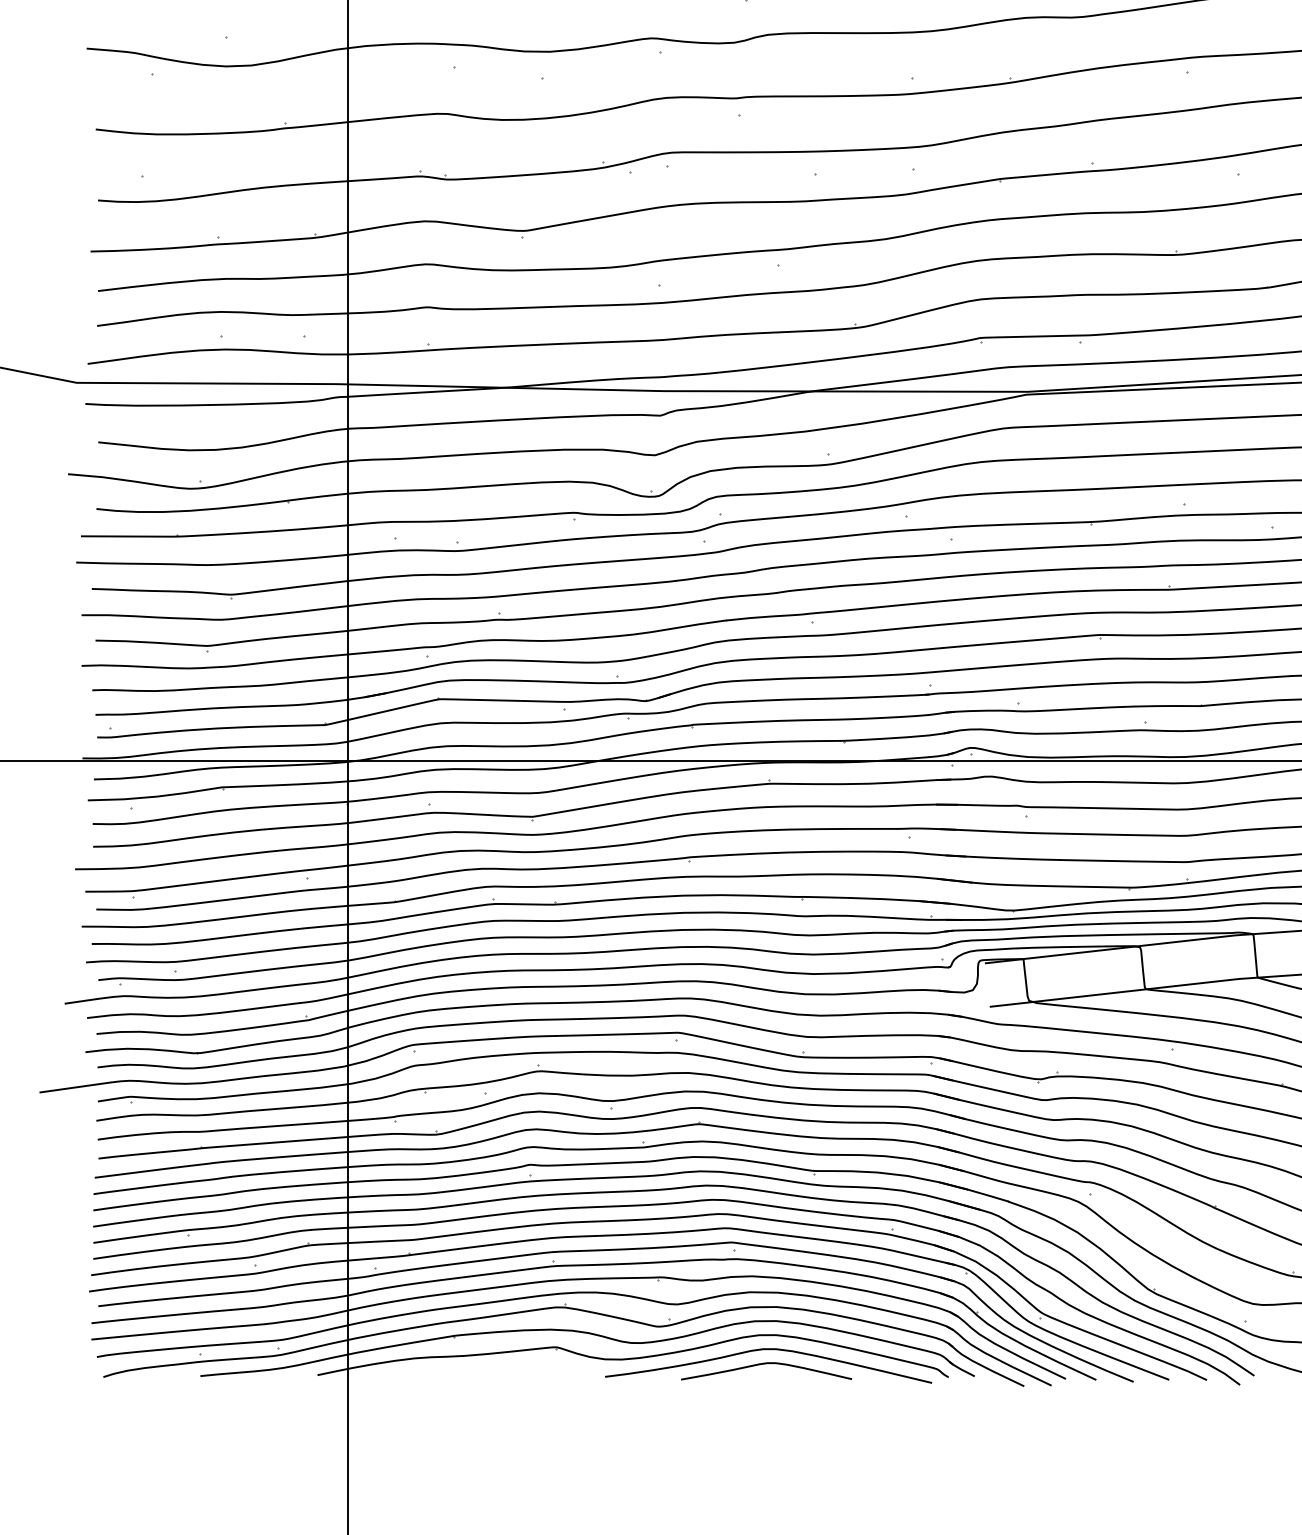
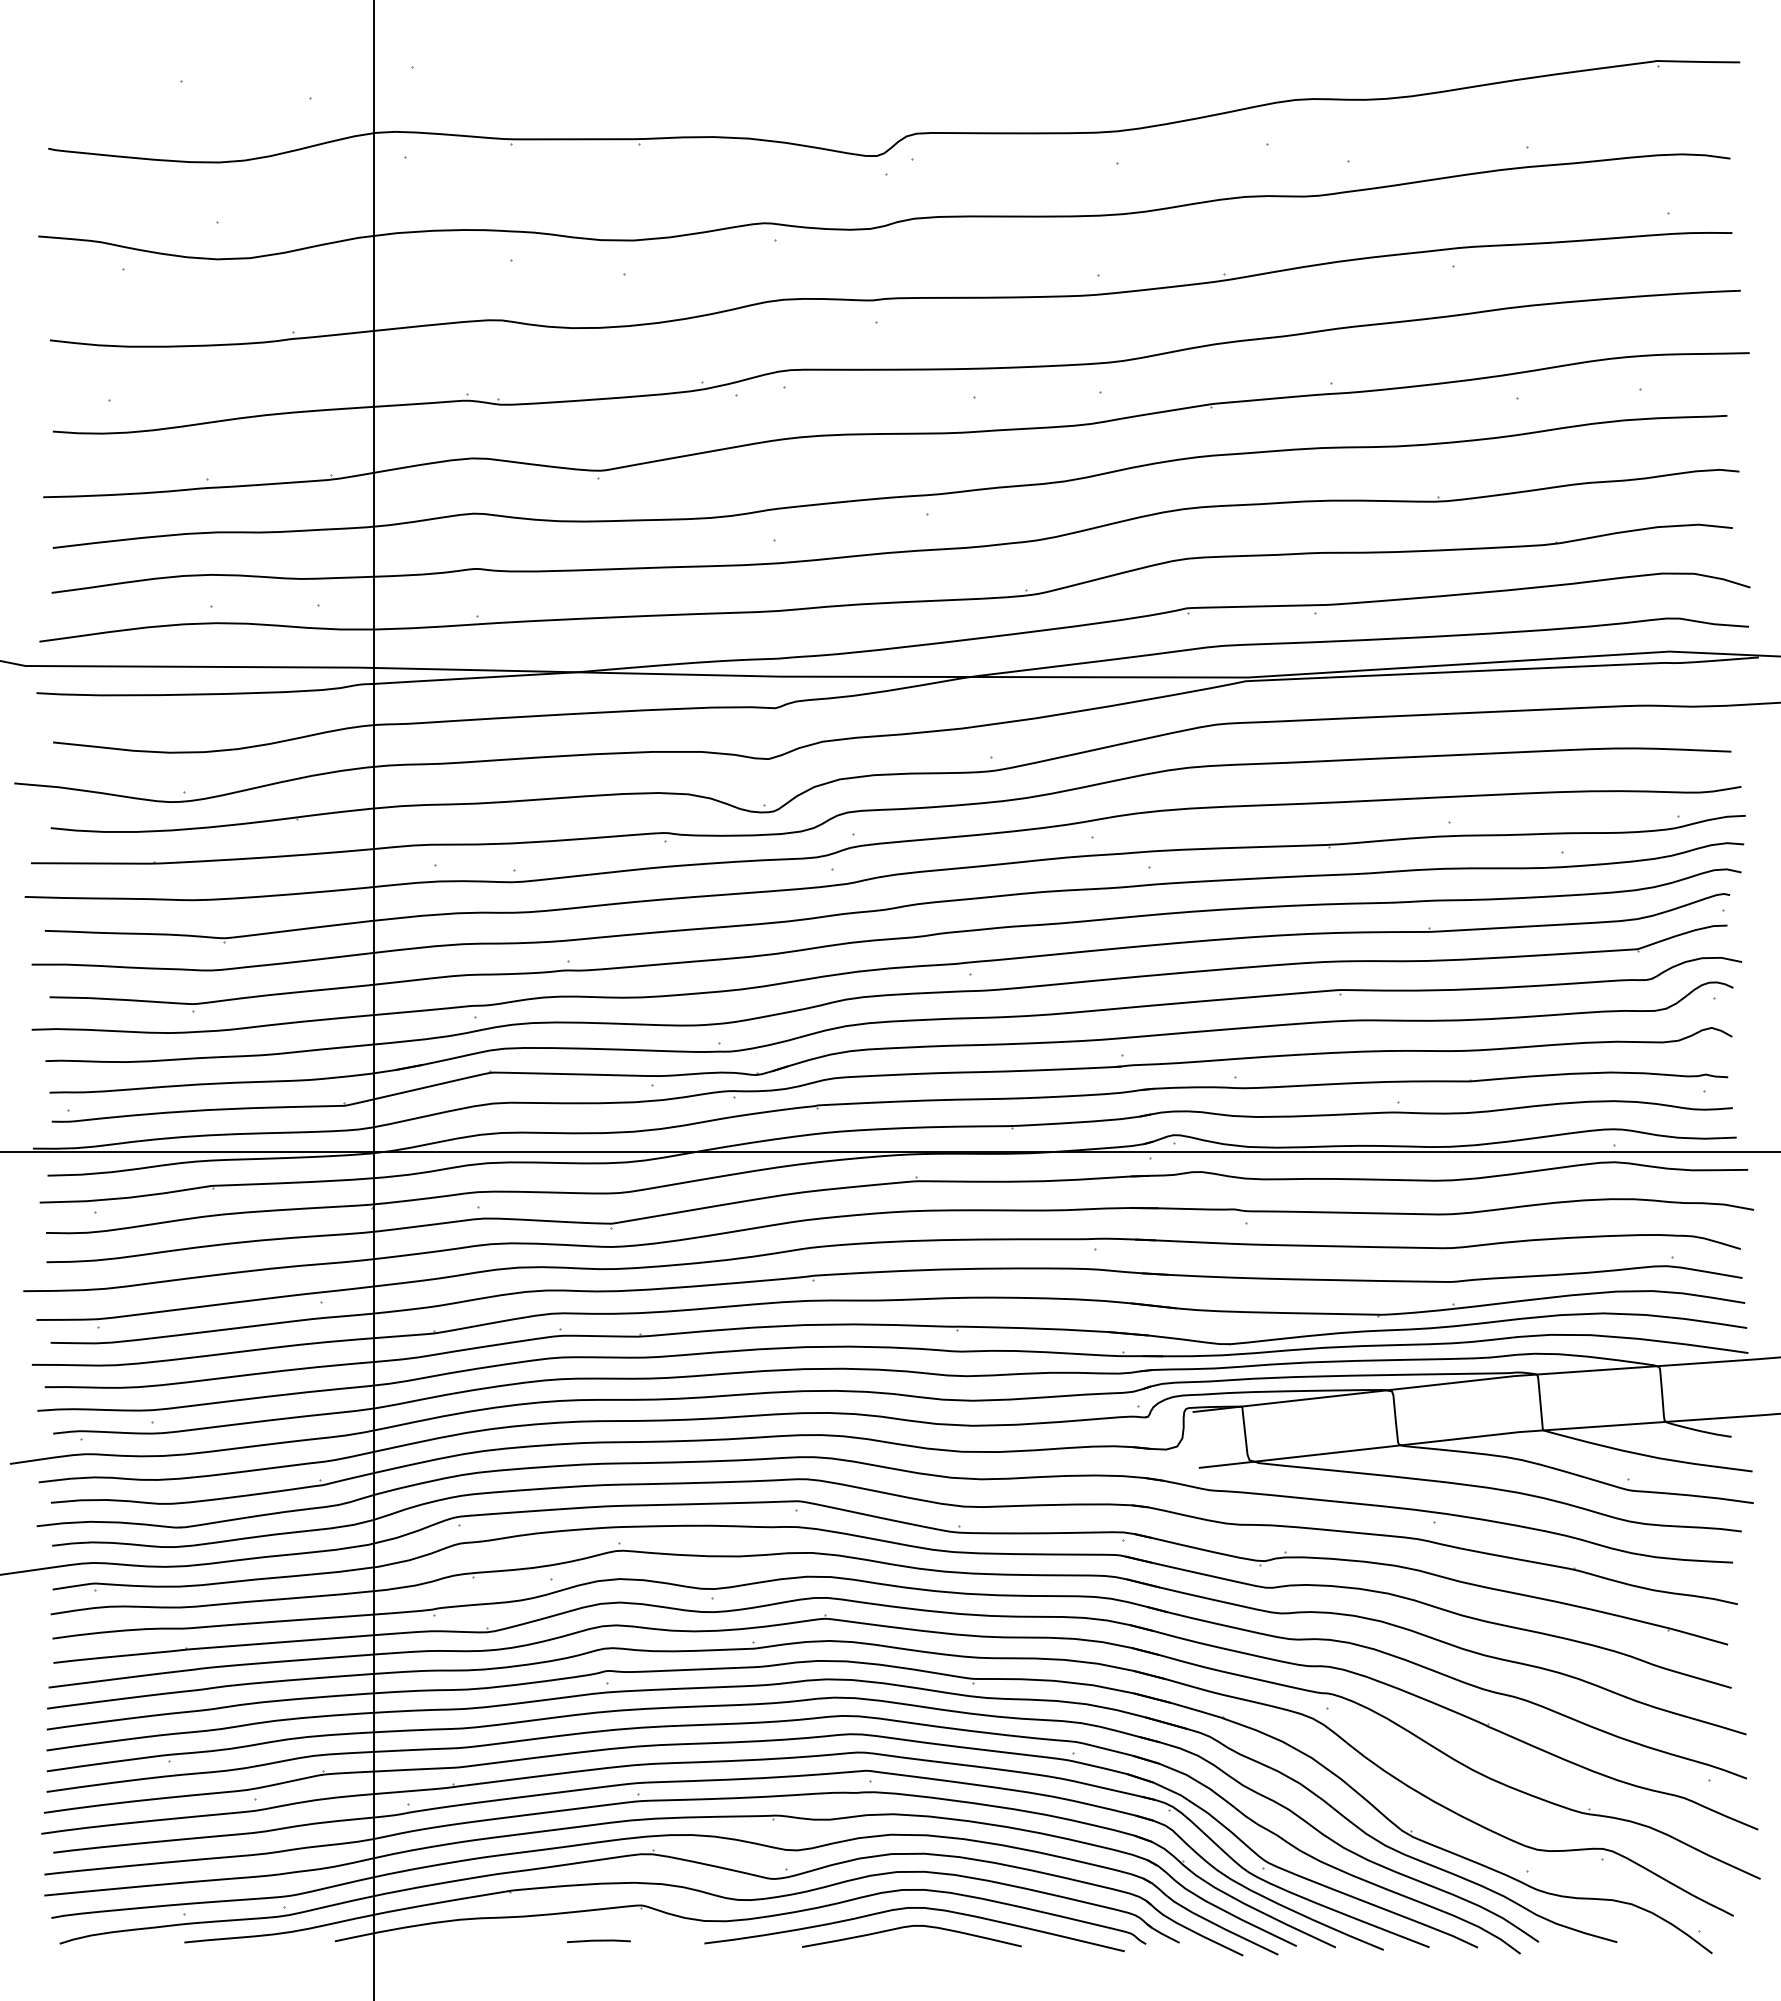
line: (522, 1374) -> (598, 1940), added

